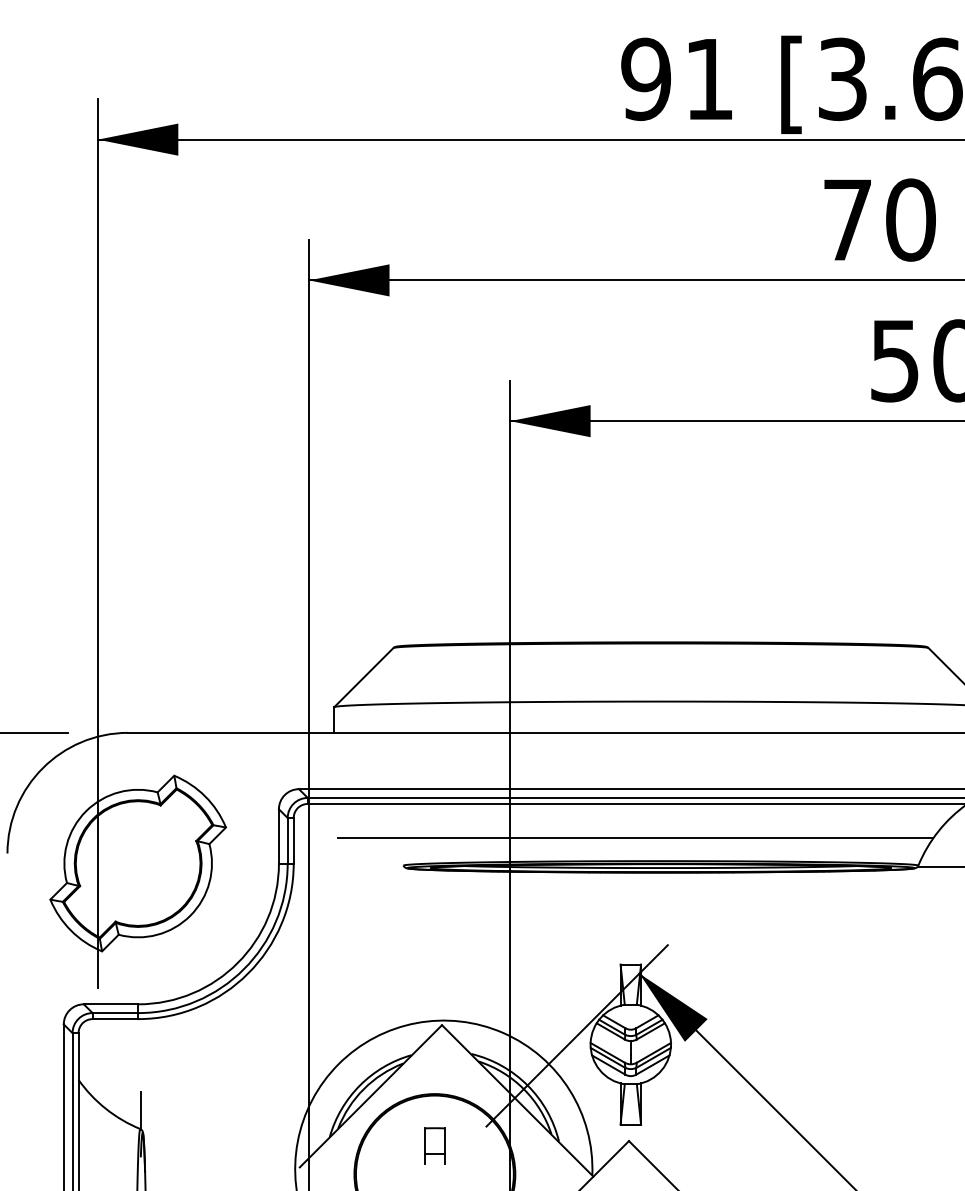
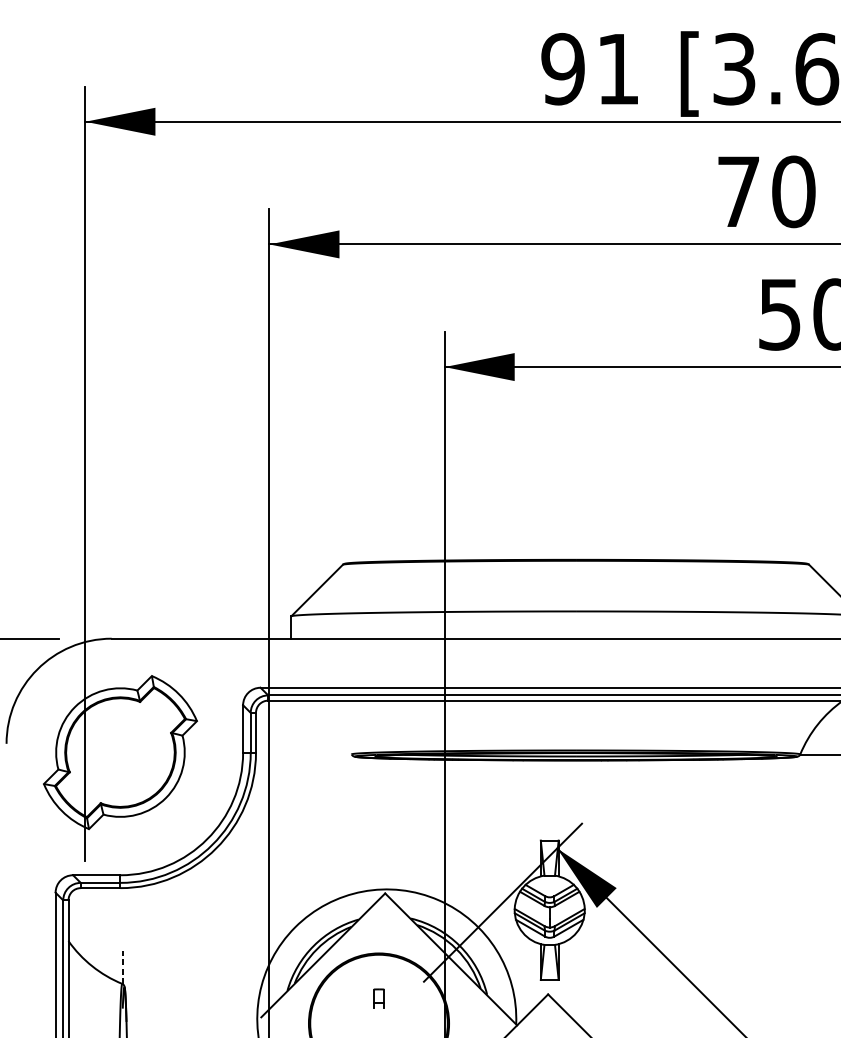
line: (635, 838) -> (553, 730), removed
line: (141, 1110) -> (123, 967), solid -> dashed
part: (434, 1145) -> (378, 998), size x0.6

